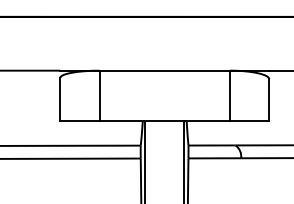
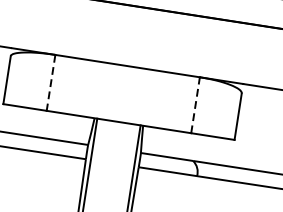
line: (230, 95) -> (196, 104), solid -> dashed
line: (99, 96) -> (50, 83), solid -> dashed

